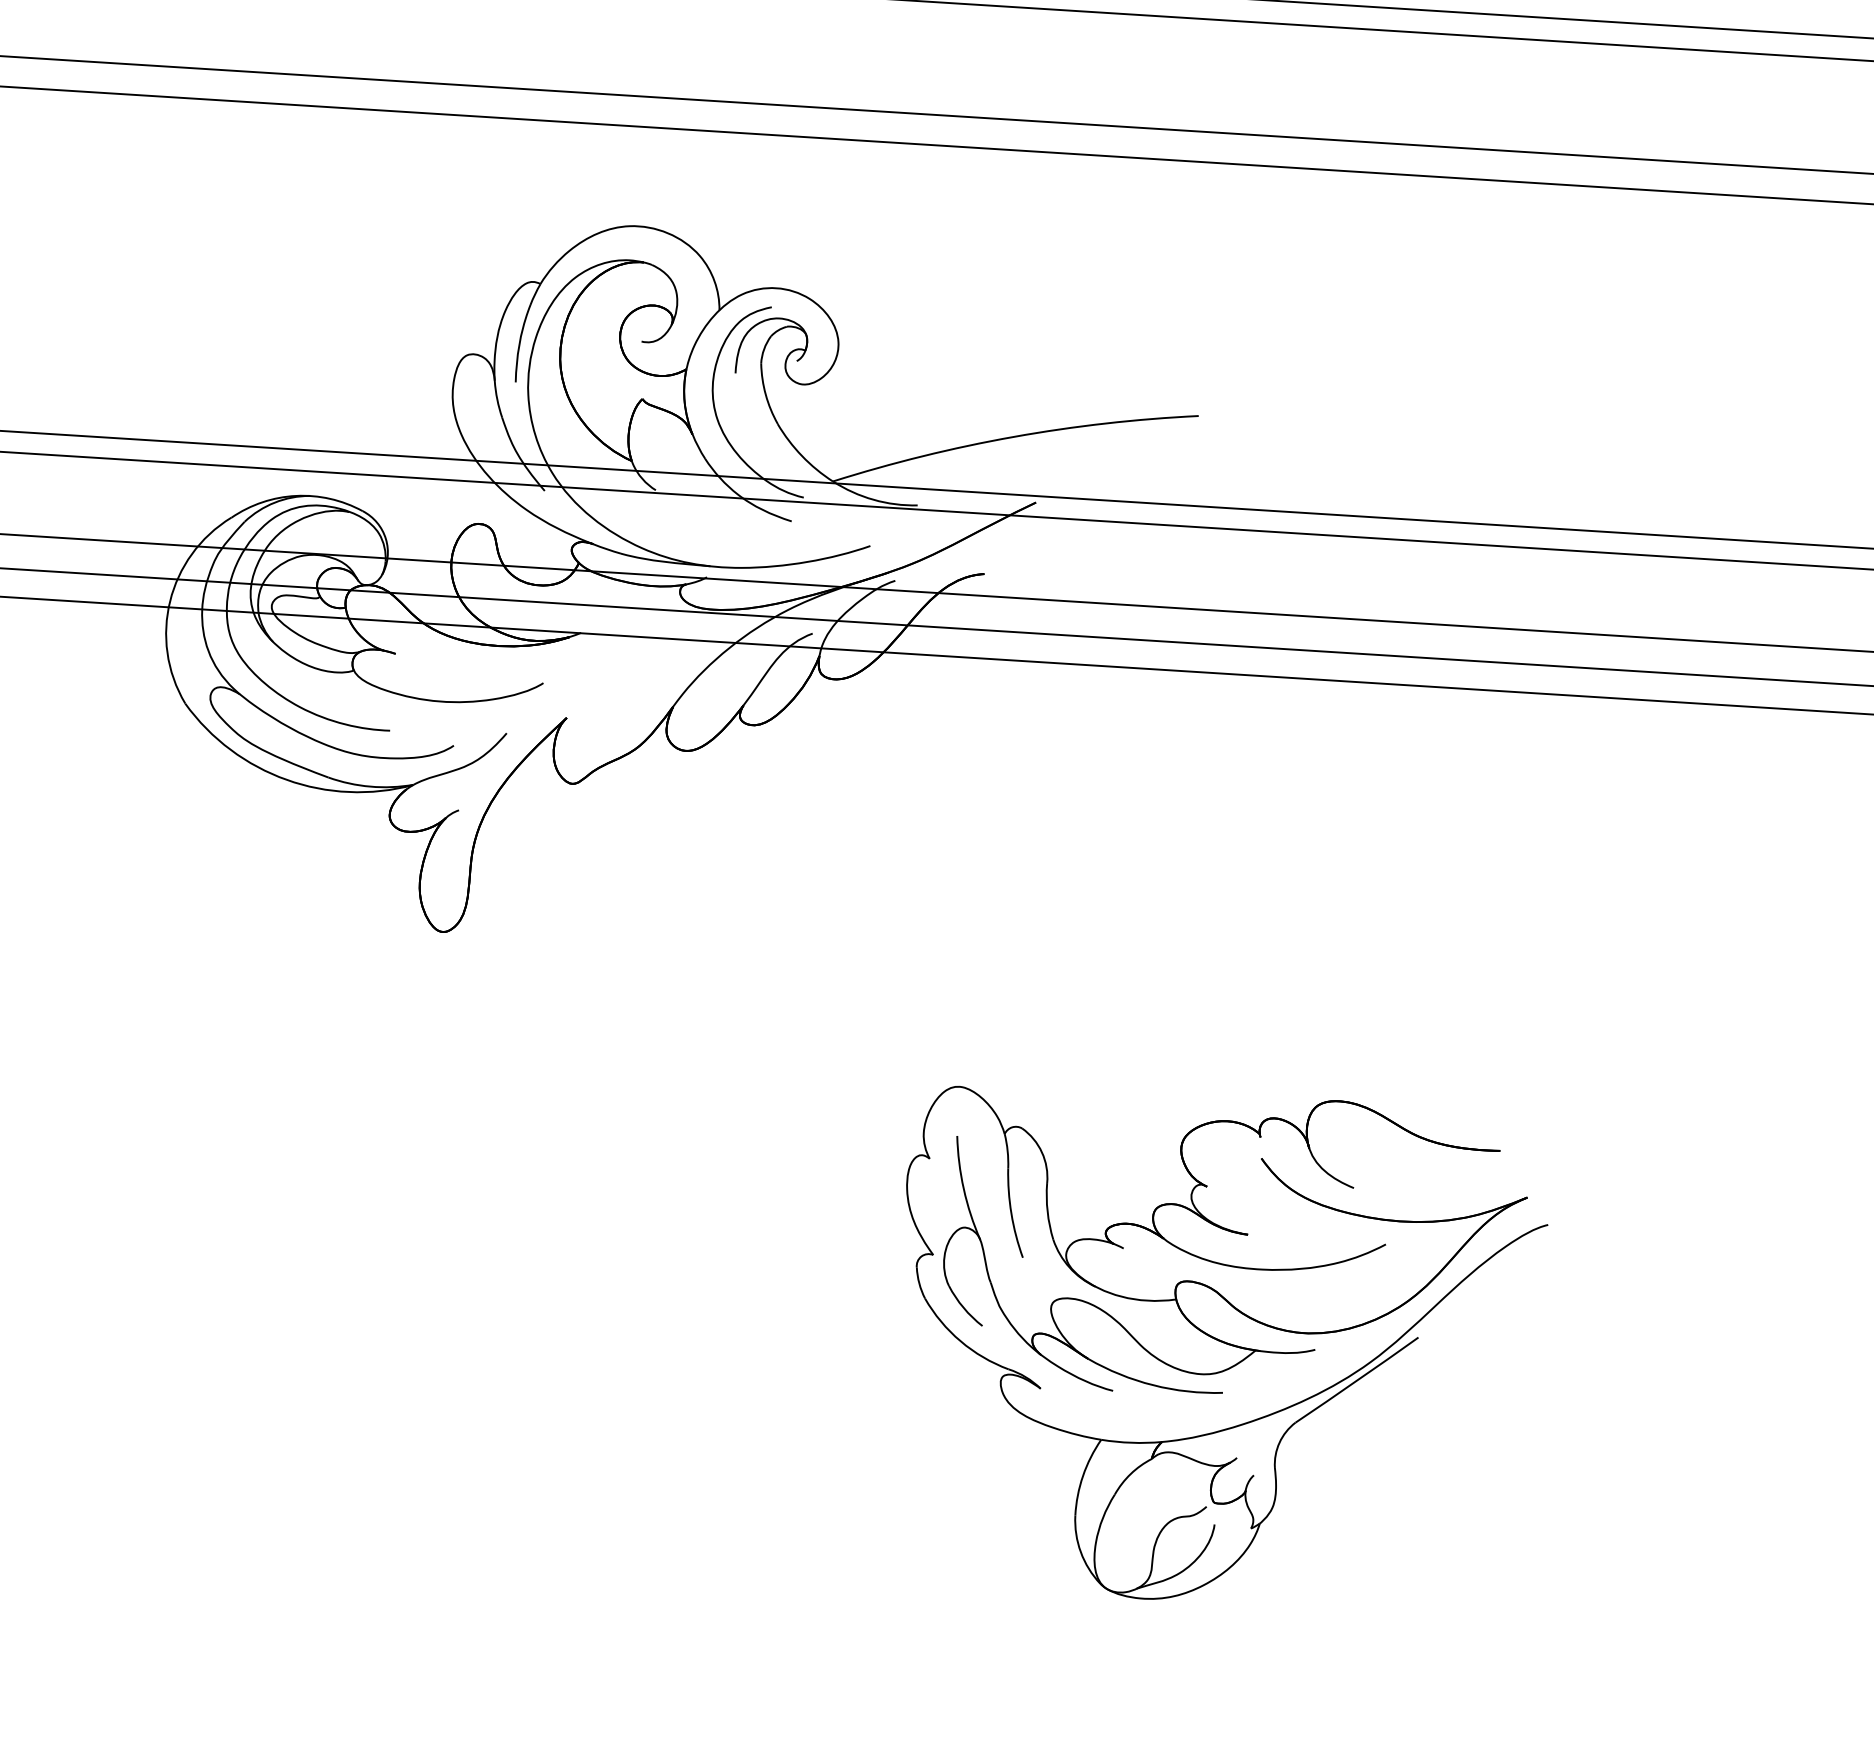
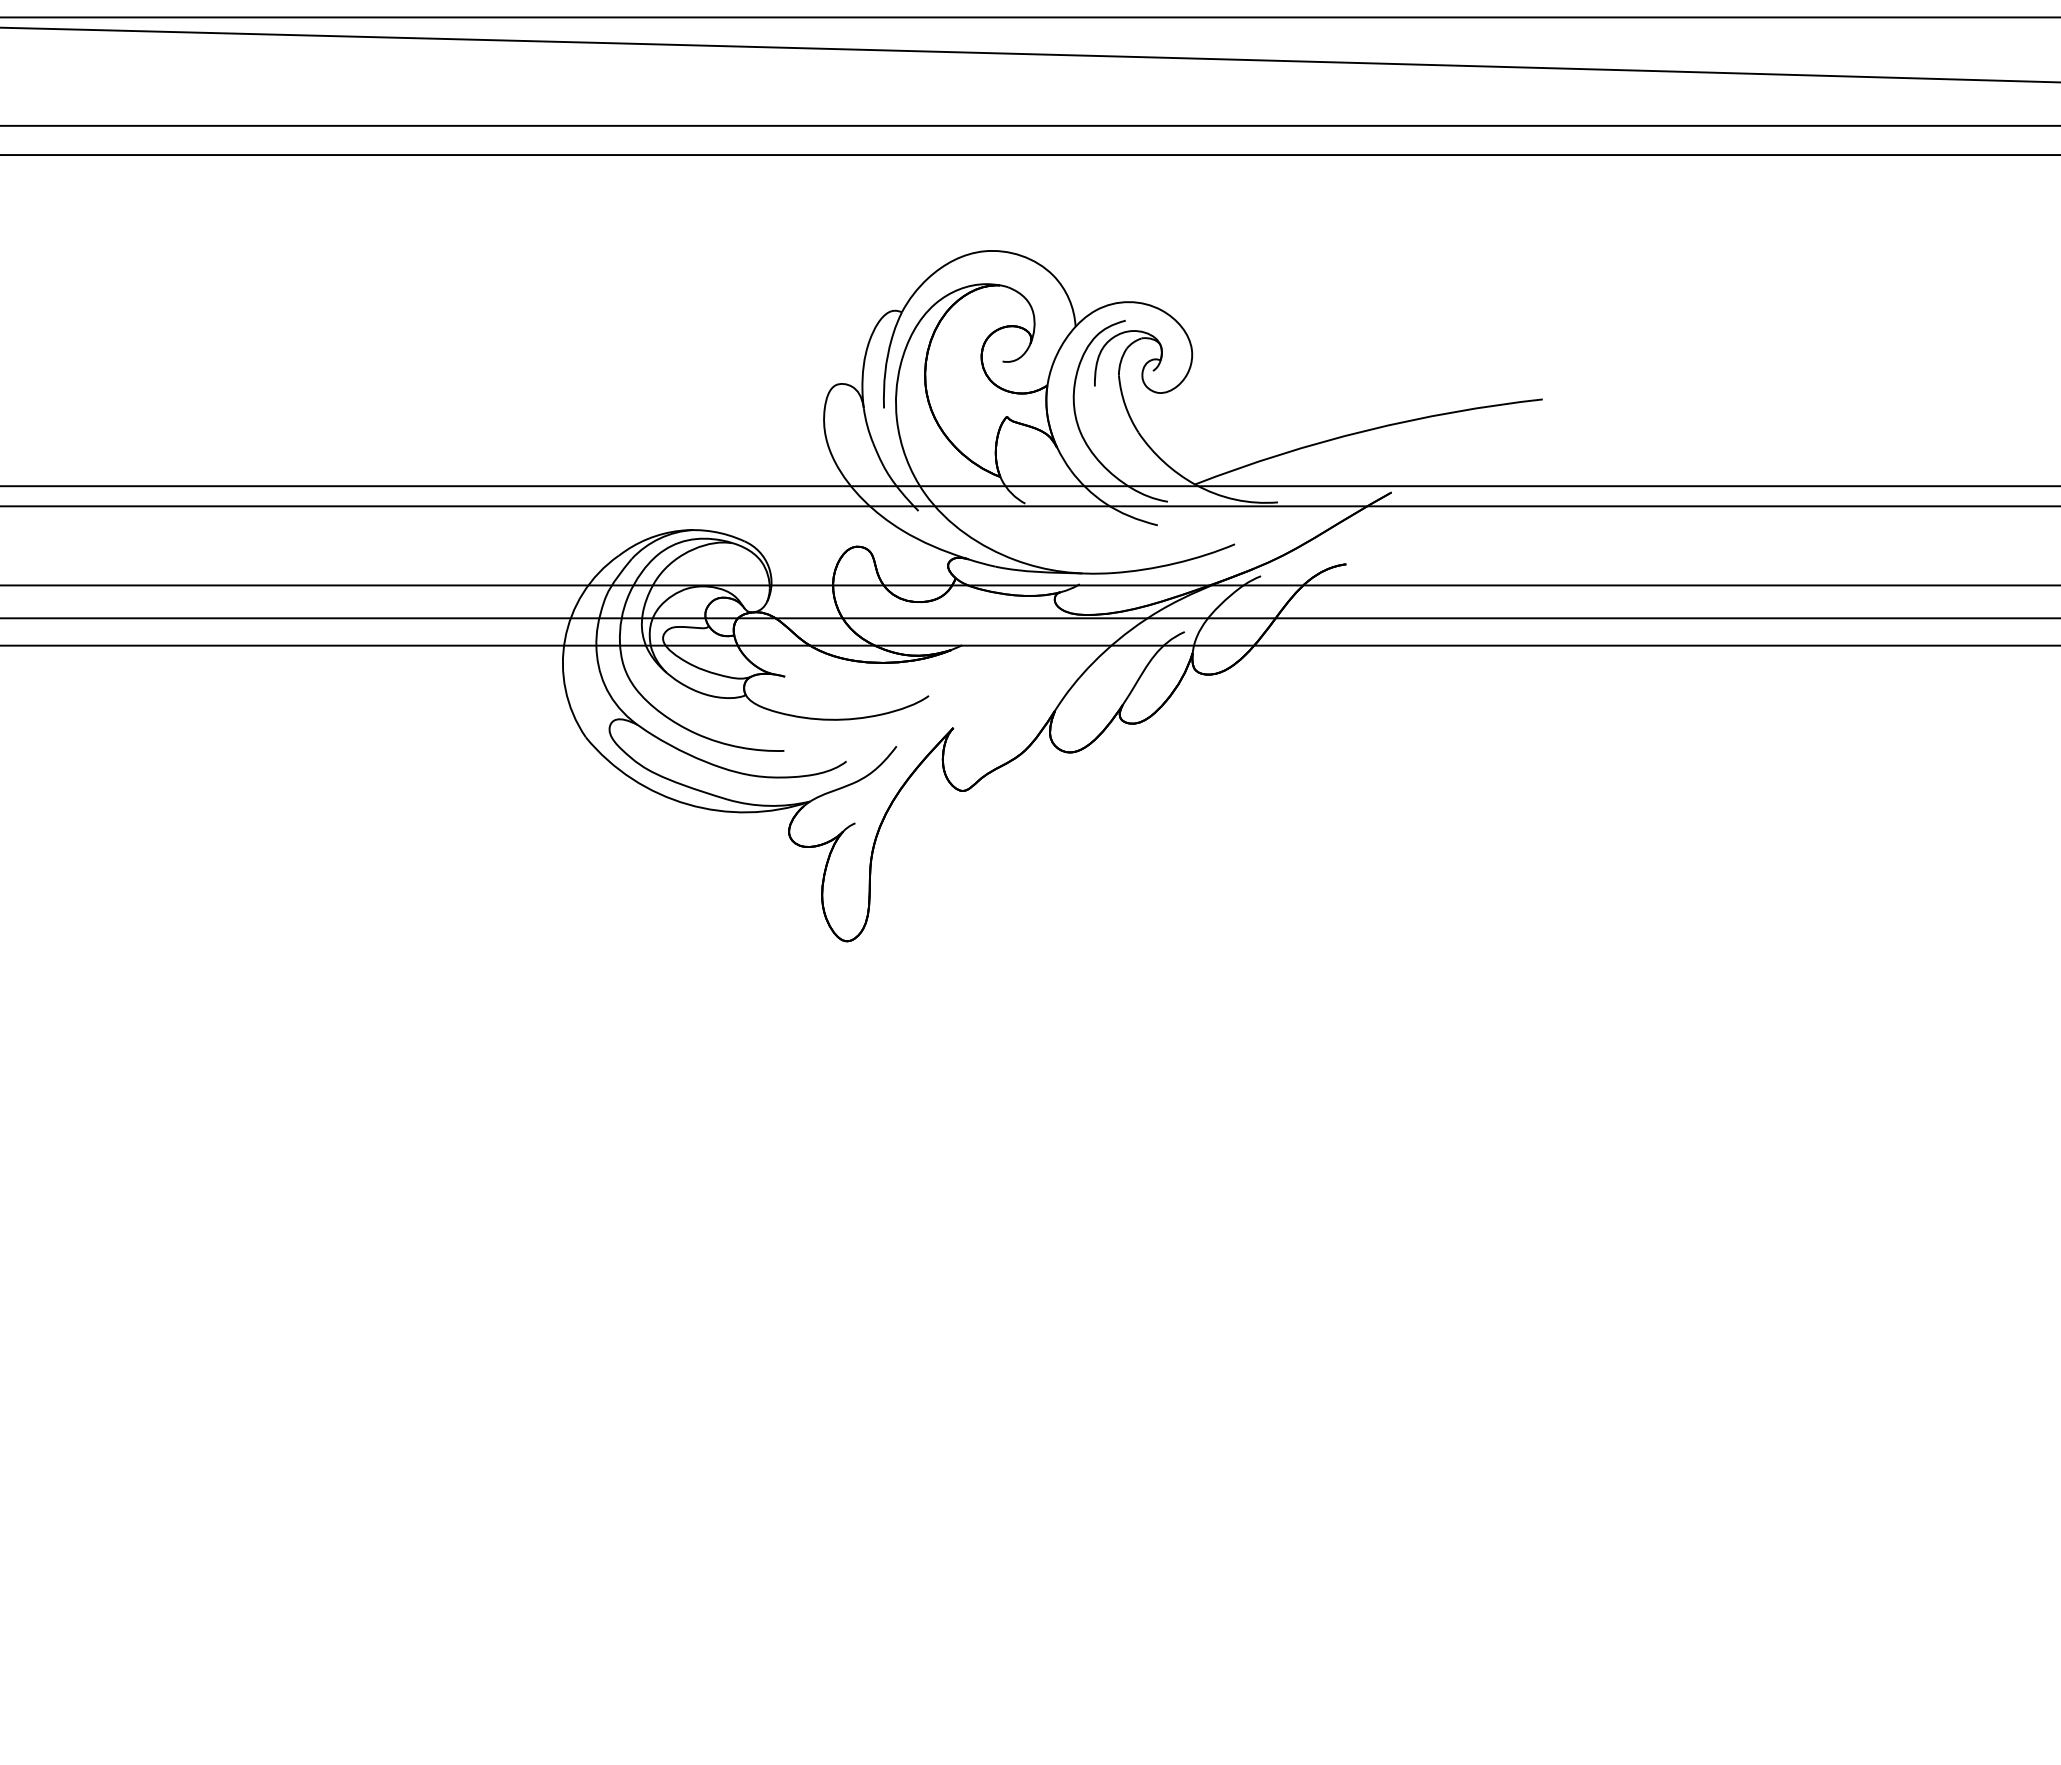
part: (1219, 1341) -> (1618, 1288), removed

